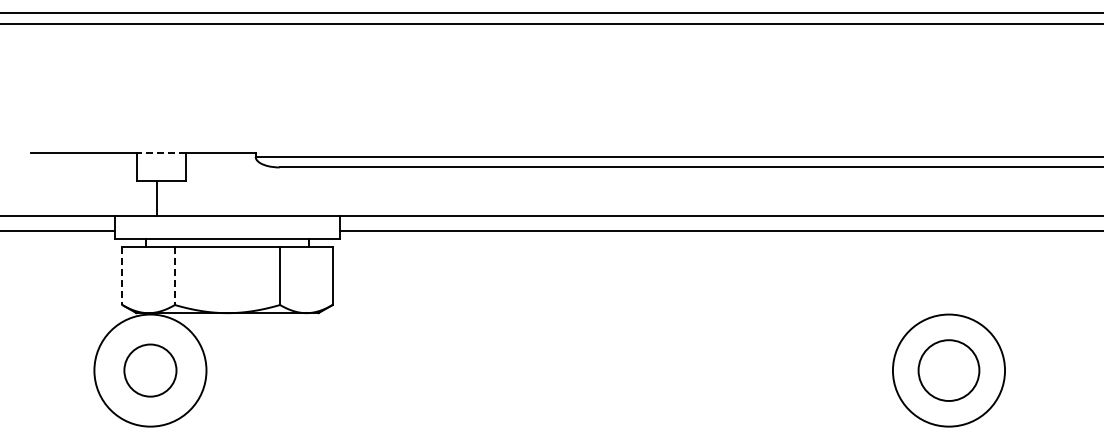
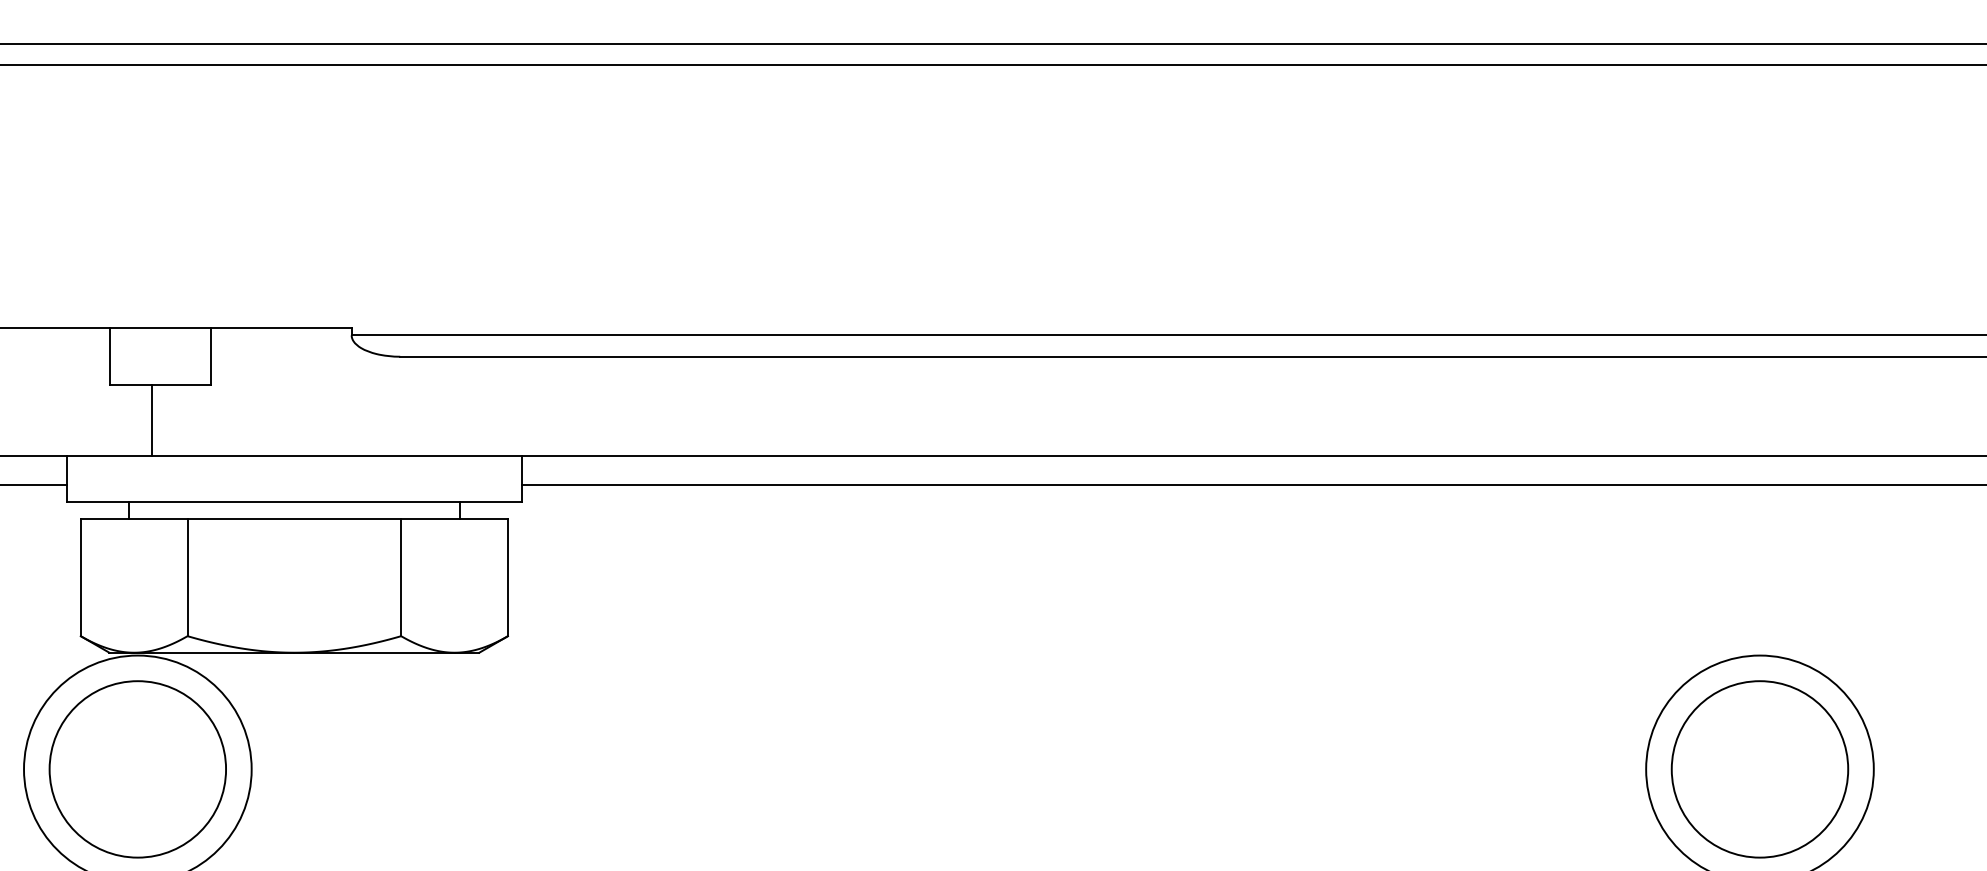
line: (161, 153) -> (160, 328), dashed -> solid
line: (122, 276) -> (81, 578), dashed -> solid
line: (174, 276) -> (186, 578), dashed -> solid
circle: (150, 370) -> (137, 769), size x1.67
circle: (948, 370) -> (1758, 769), size x1.43

